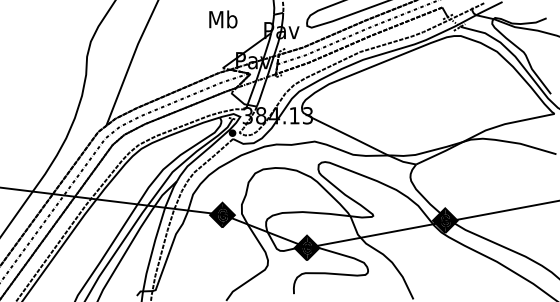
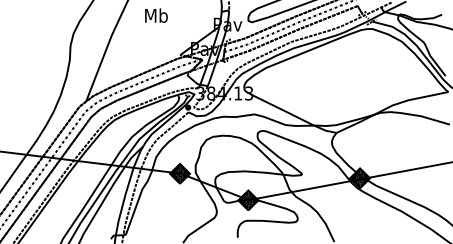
text: (223, 19) -> (156, 15), moved

